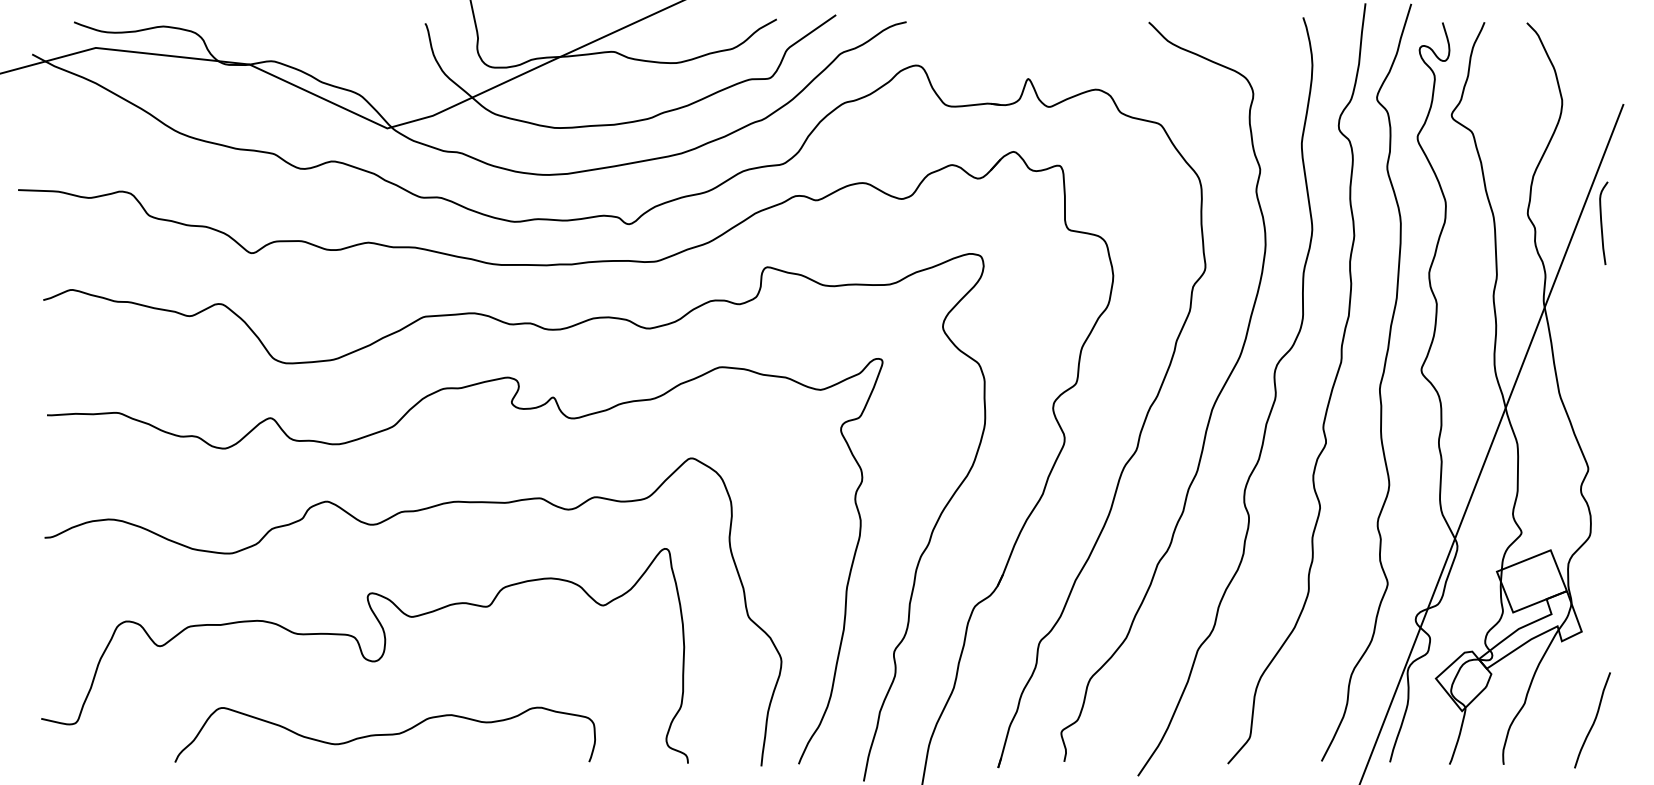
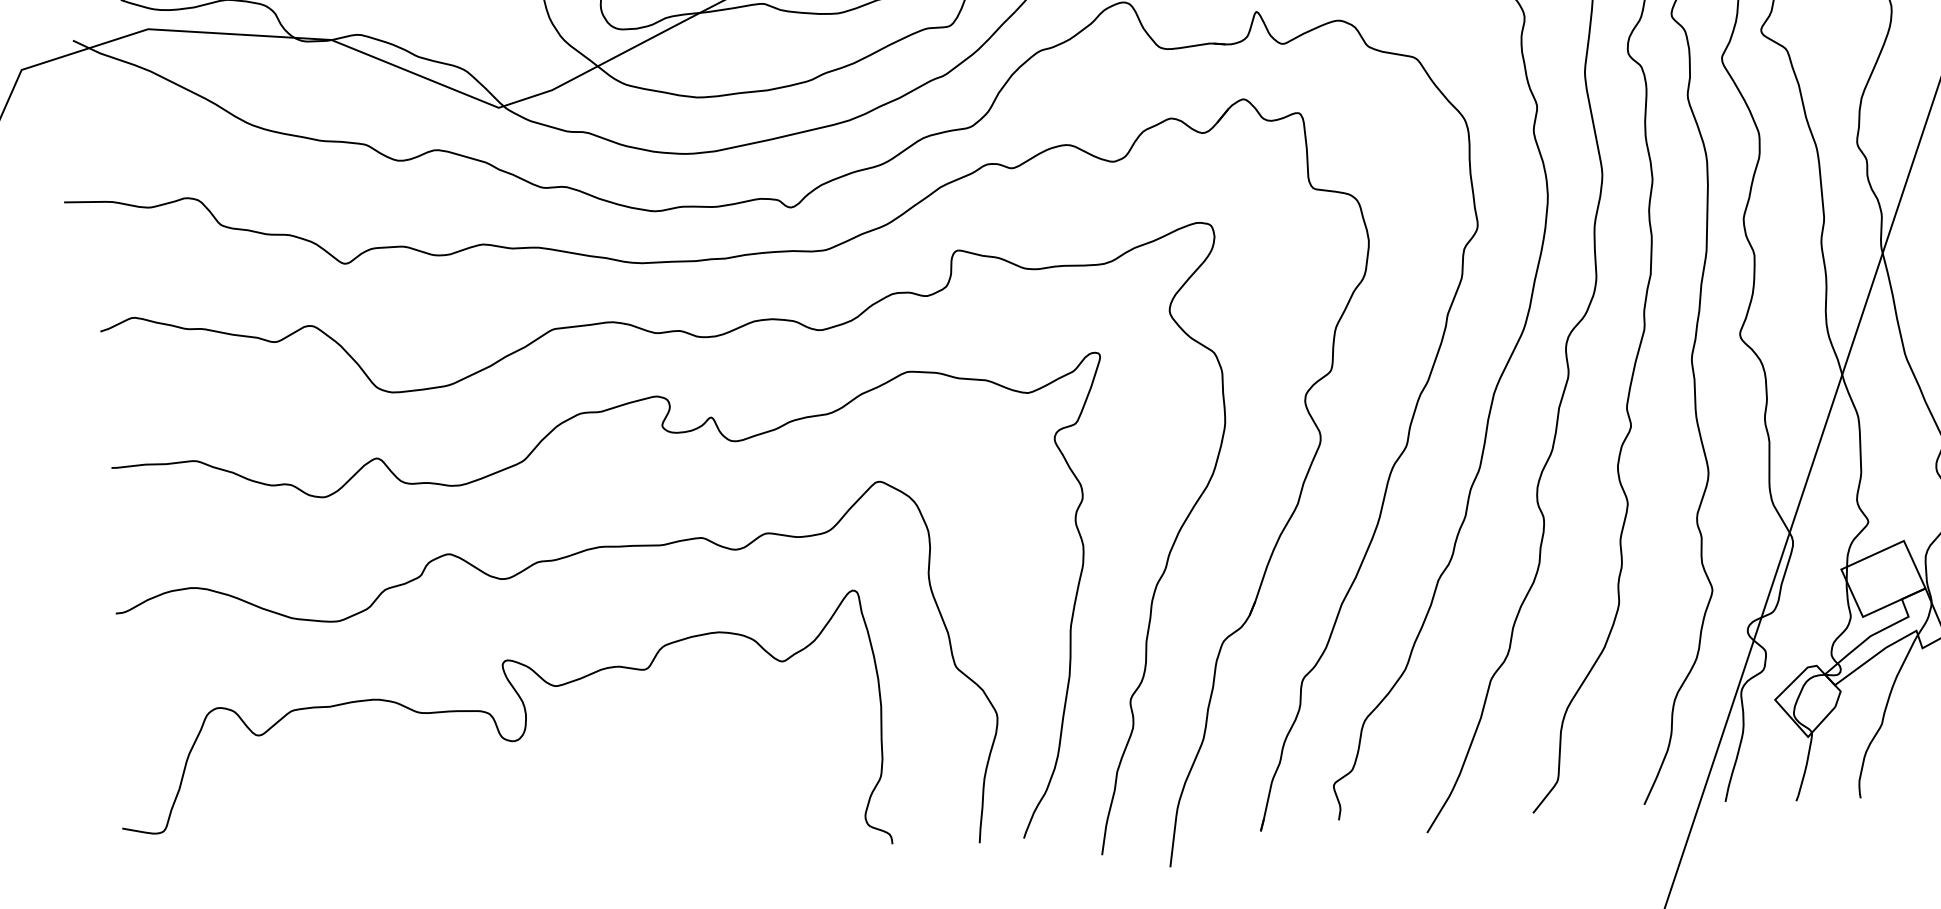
curve: (384, 734) -> (530, 827), removed

